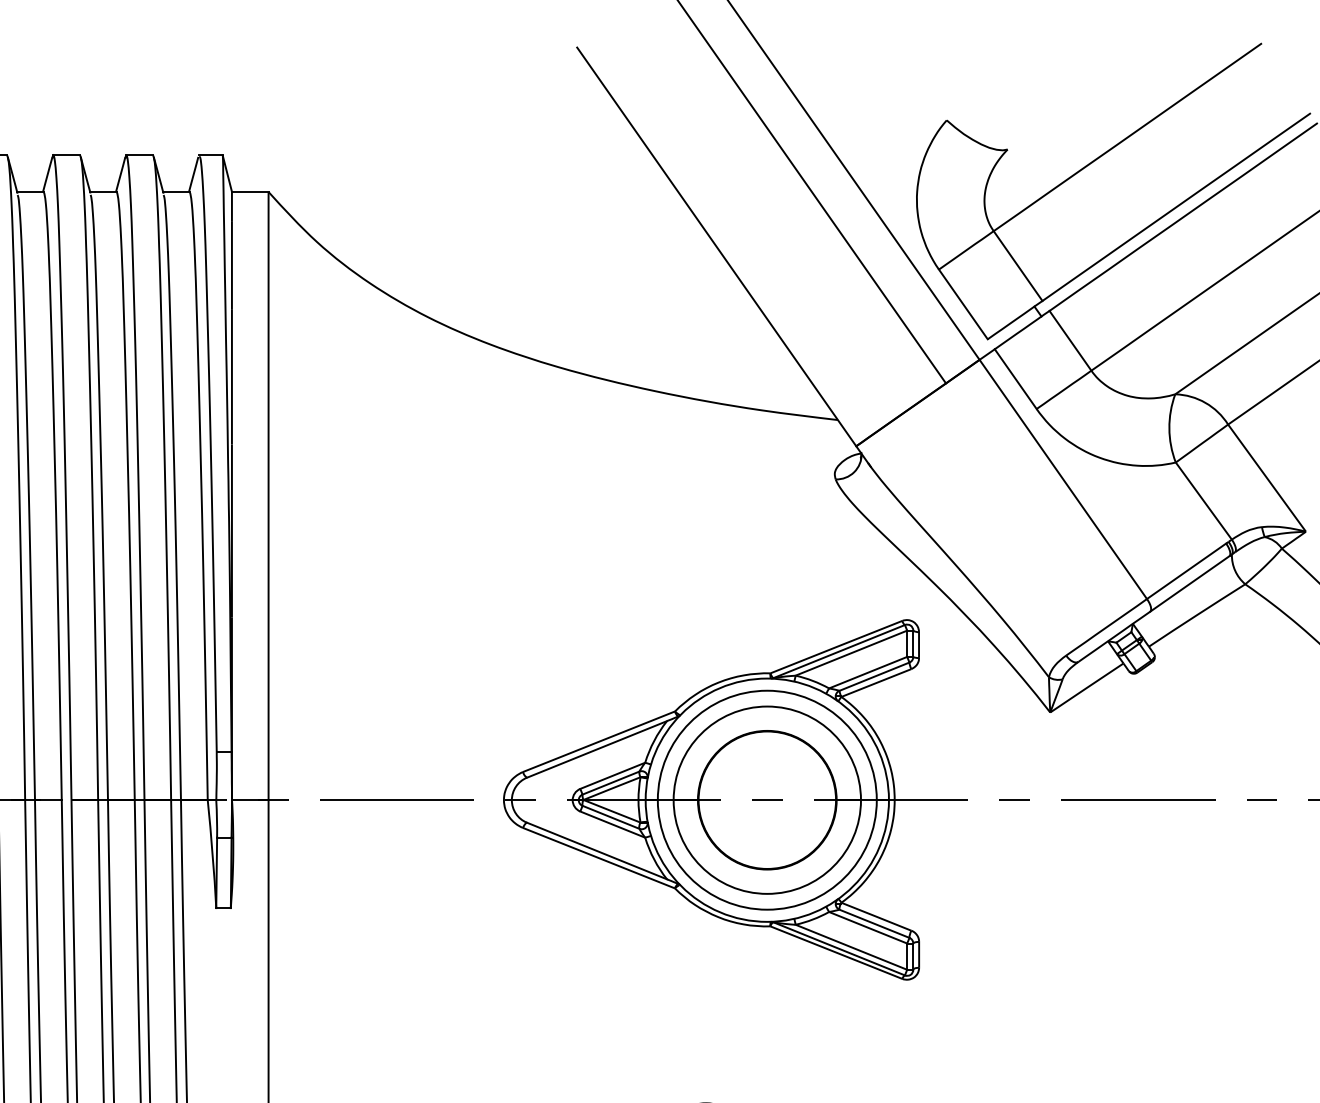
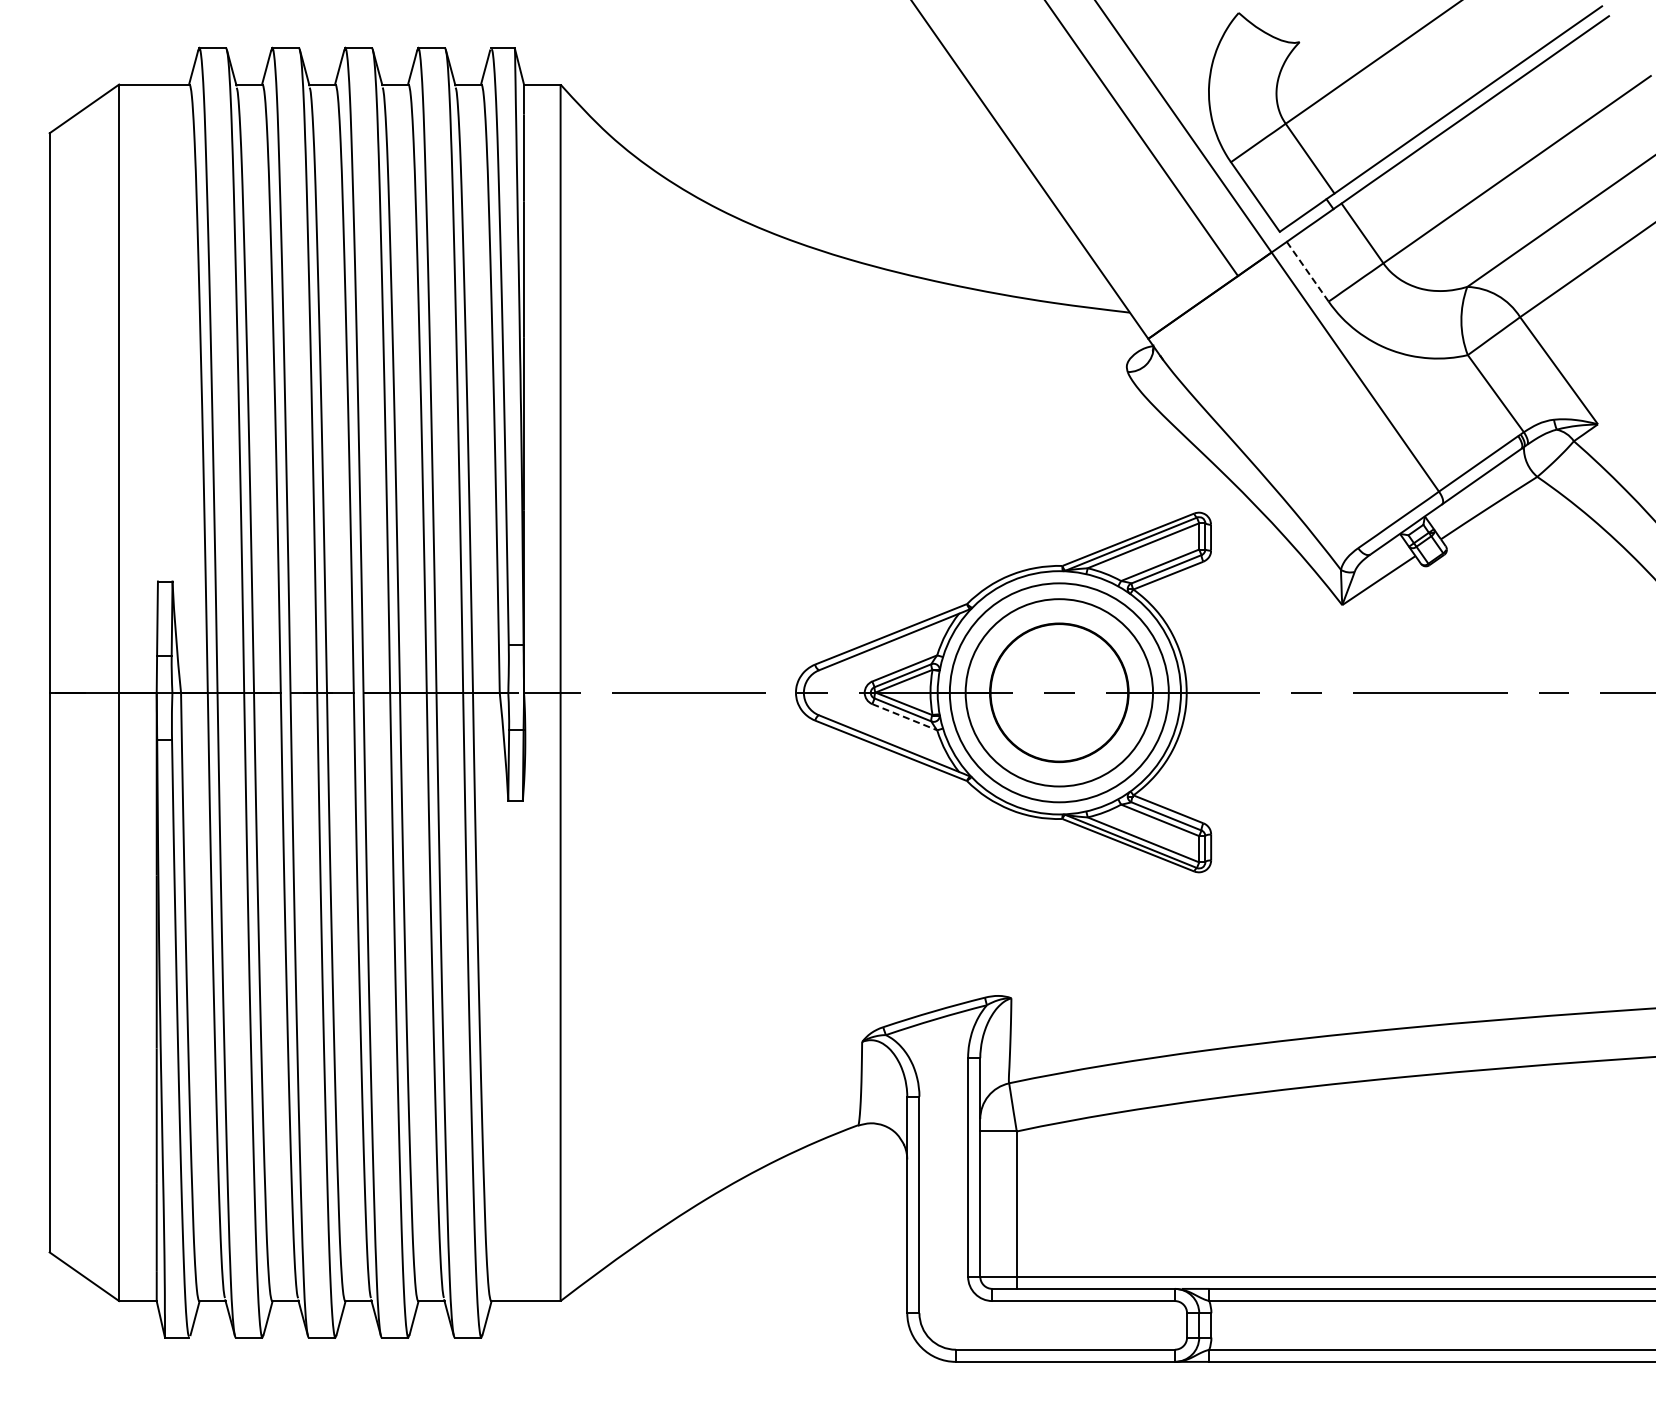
line: (1016, 379) -> (1308, 272), solid -> dashed
line: (612, 824) -> (904, 717), solid -> dashed

